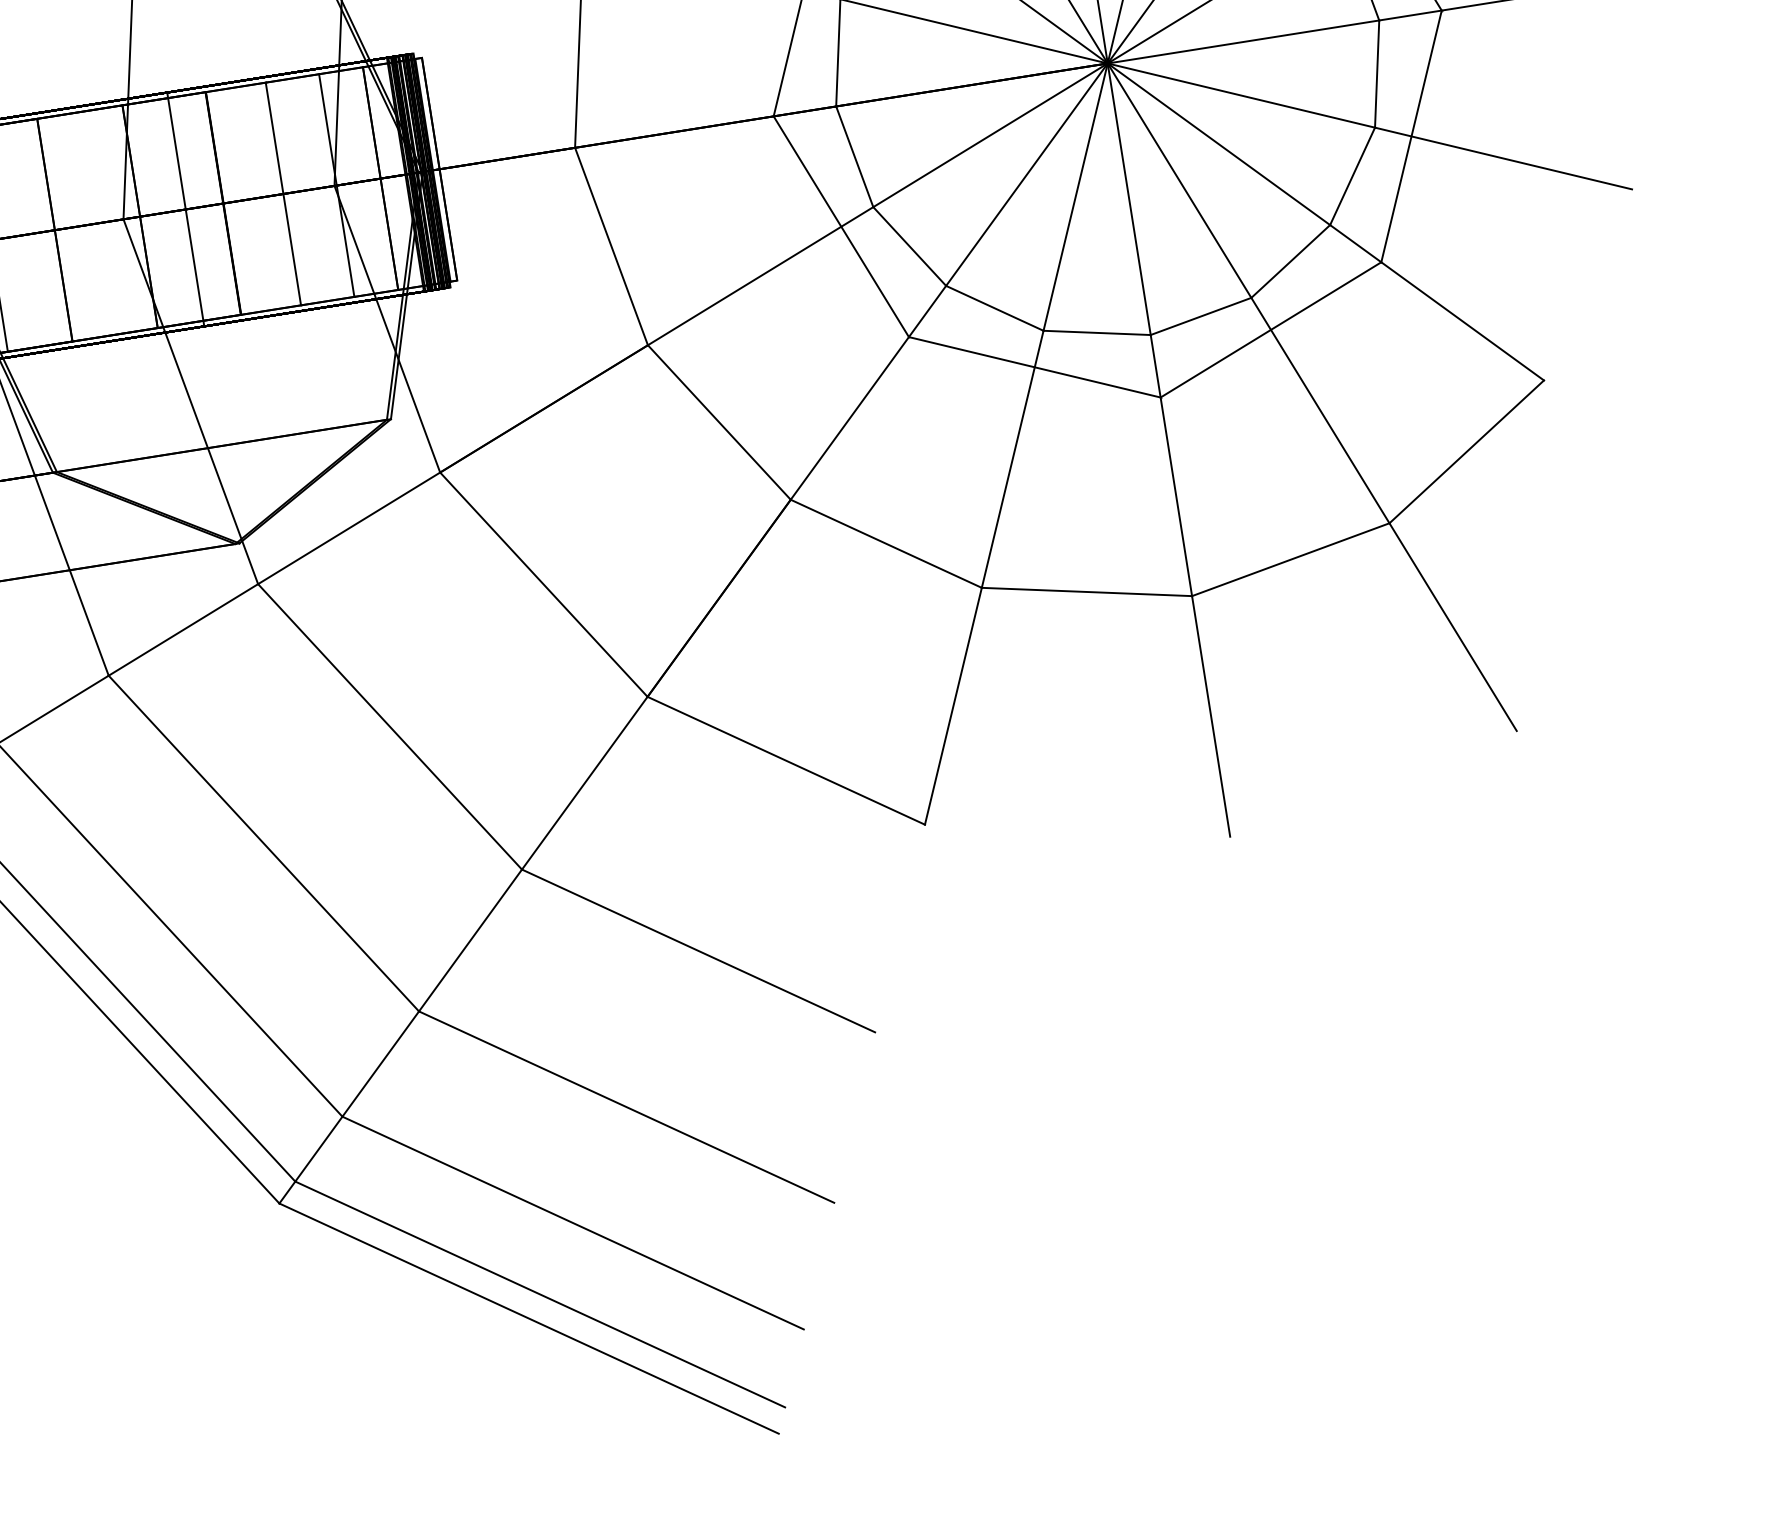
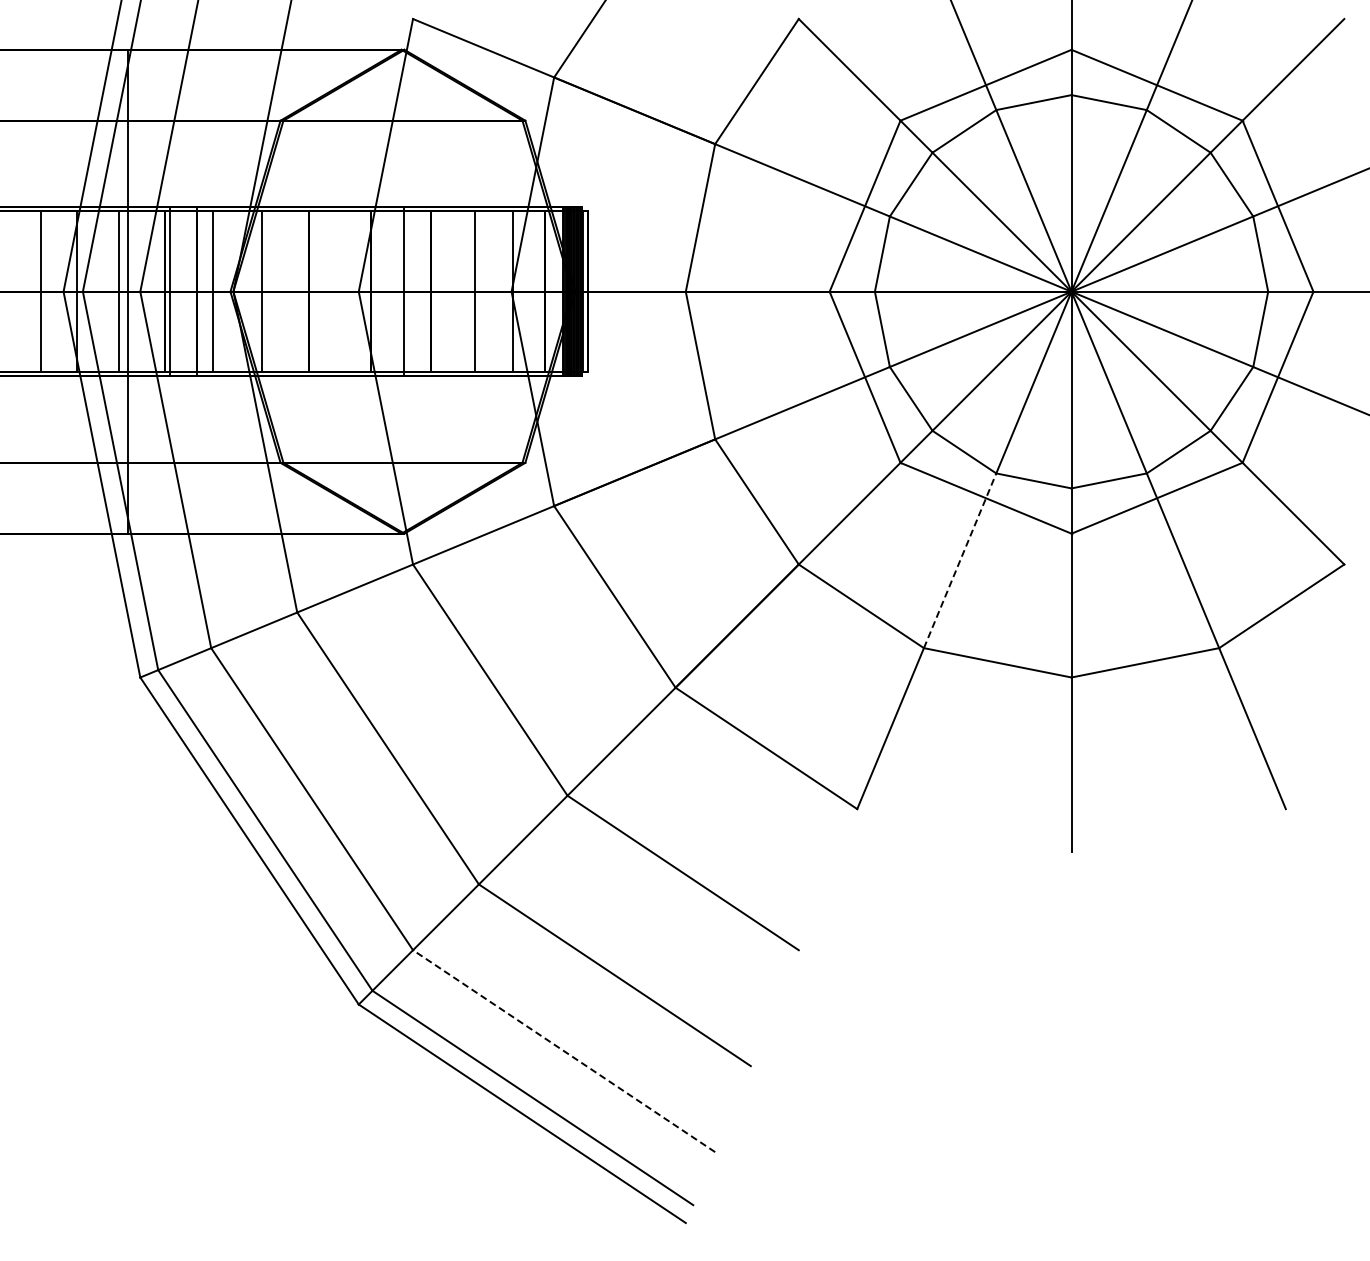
line: (1013, 458) -> (960, 560), solid -> dashed
line: (573, 1223) -> (564, 1051), solid -> dashed

